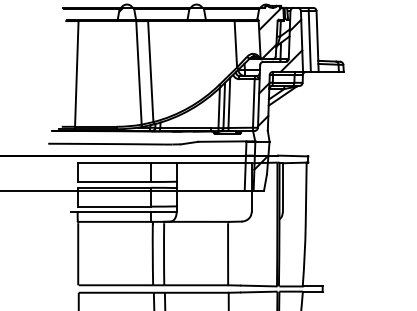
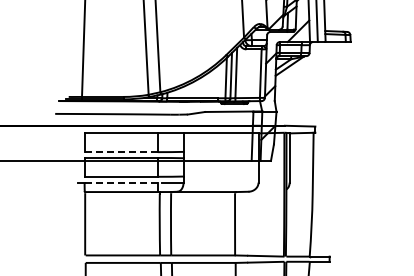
line: (114, 181) -> (121, 151), solid -> dashed
line: (116, 212) -> (123, 182), solid -> dashed

